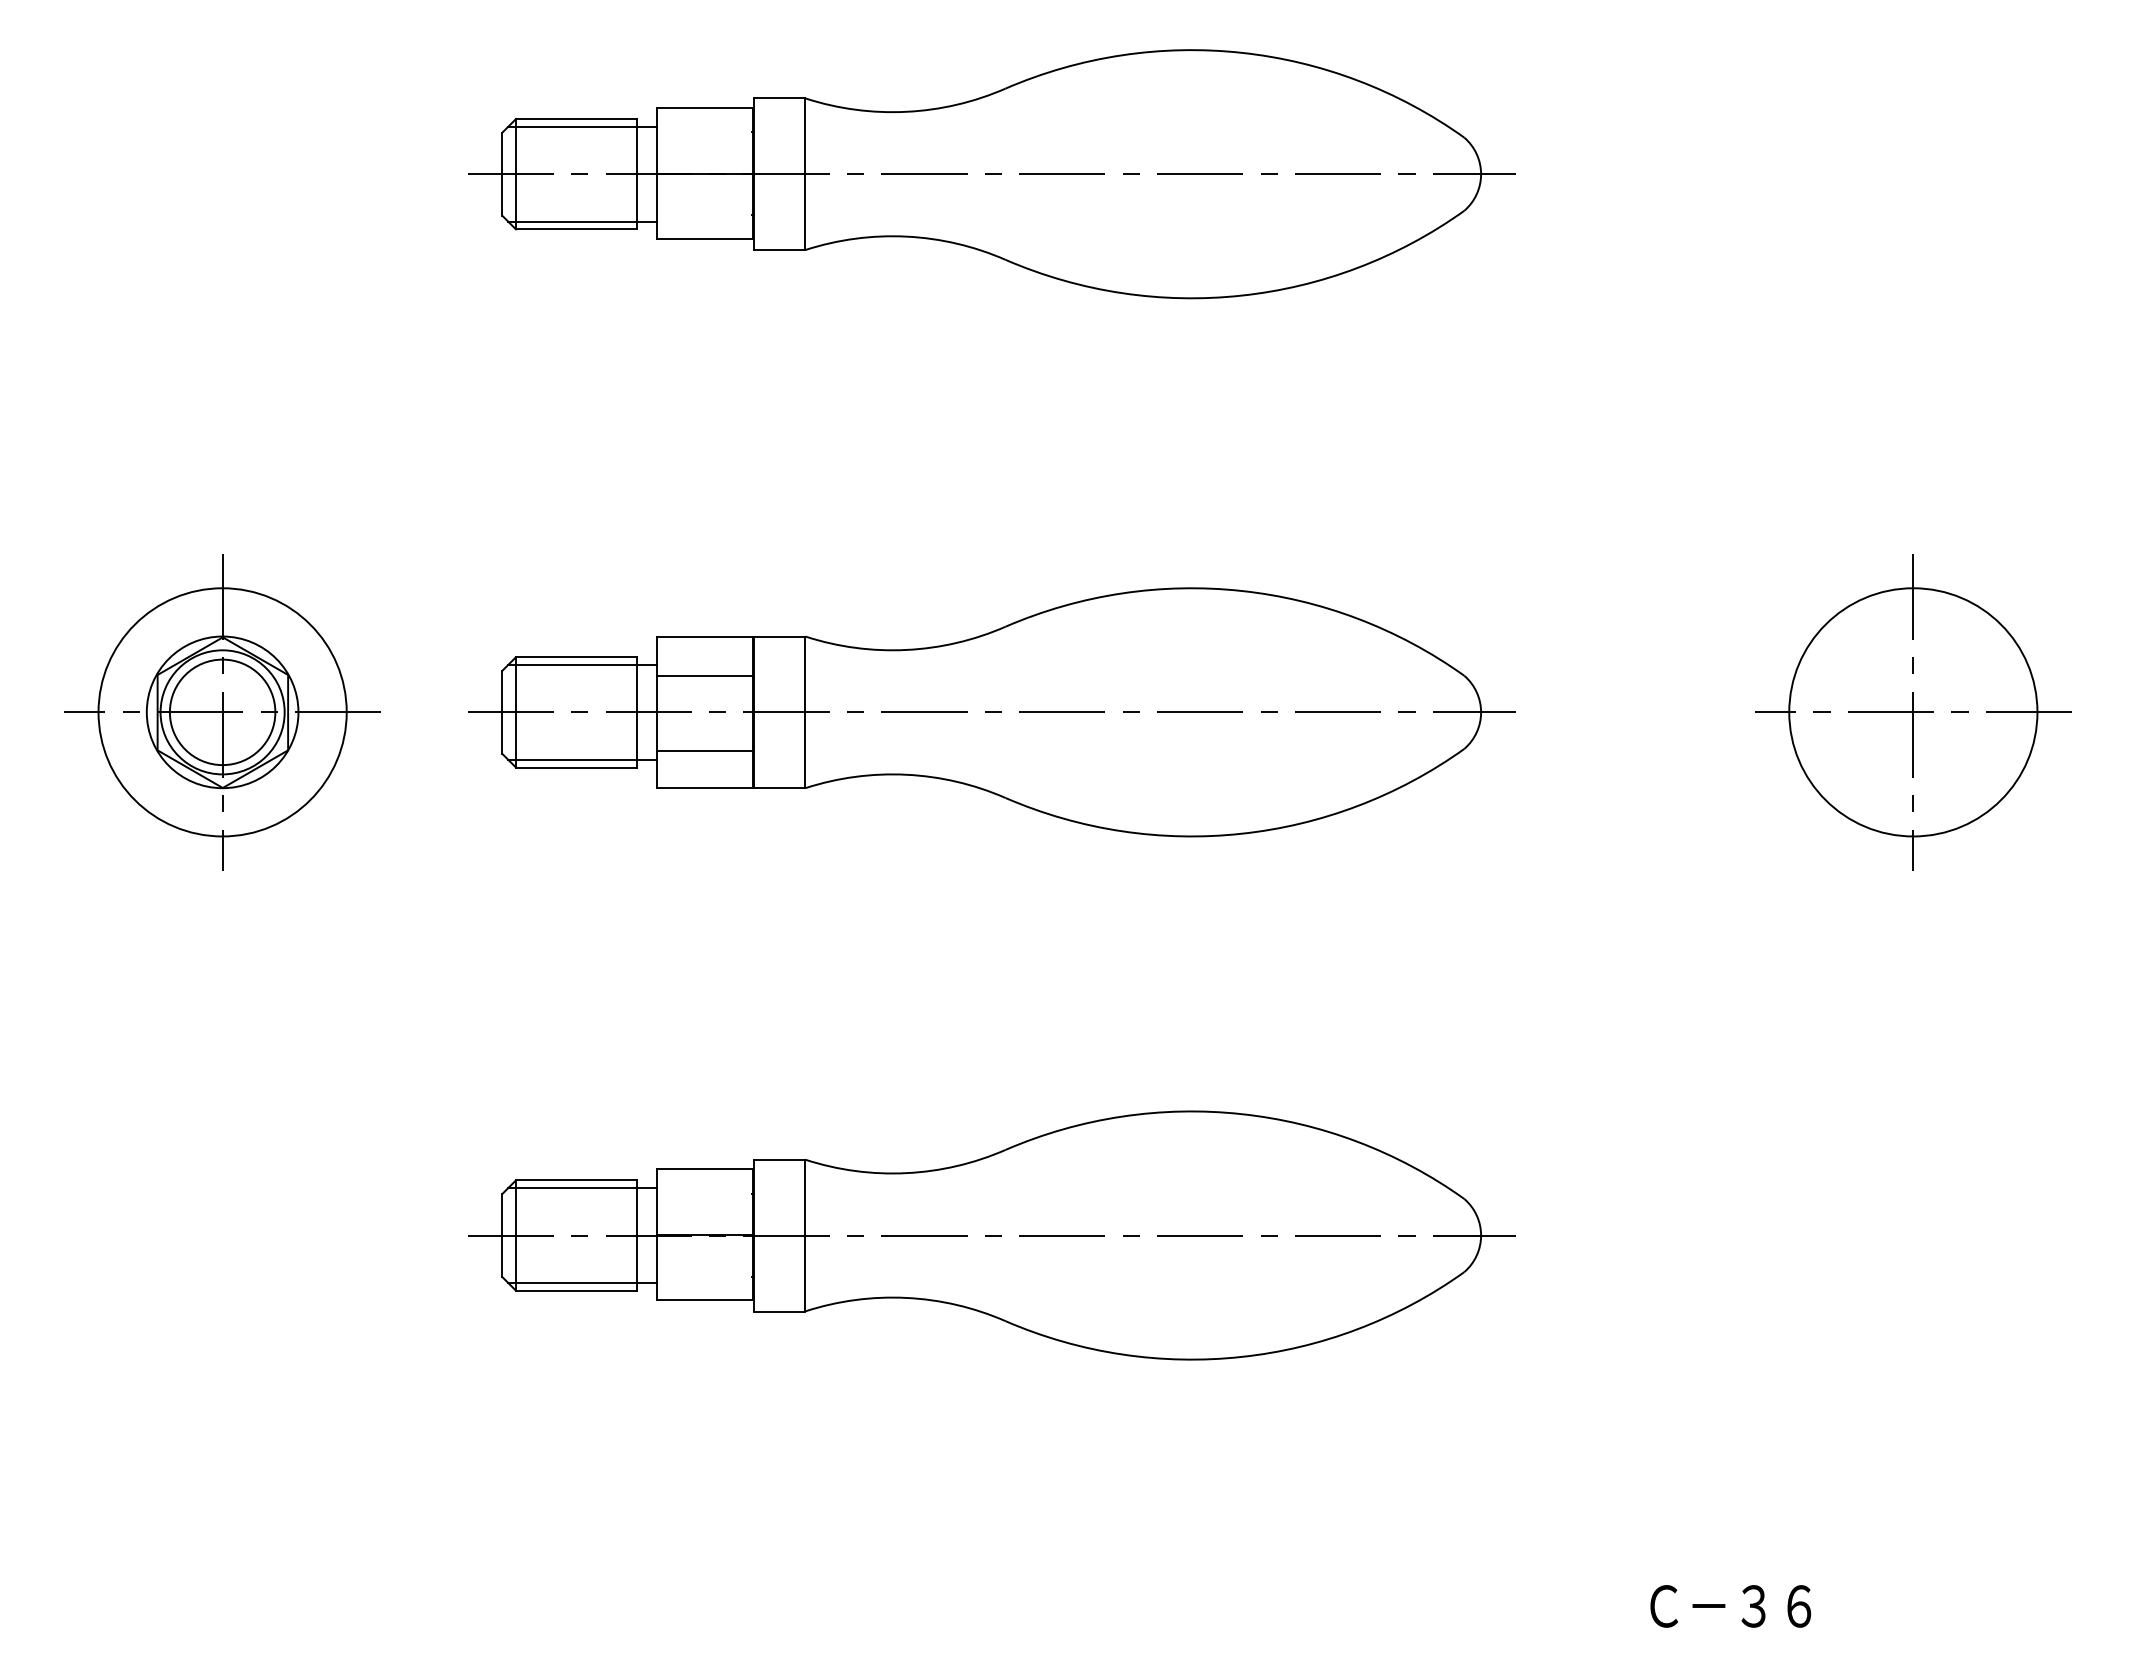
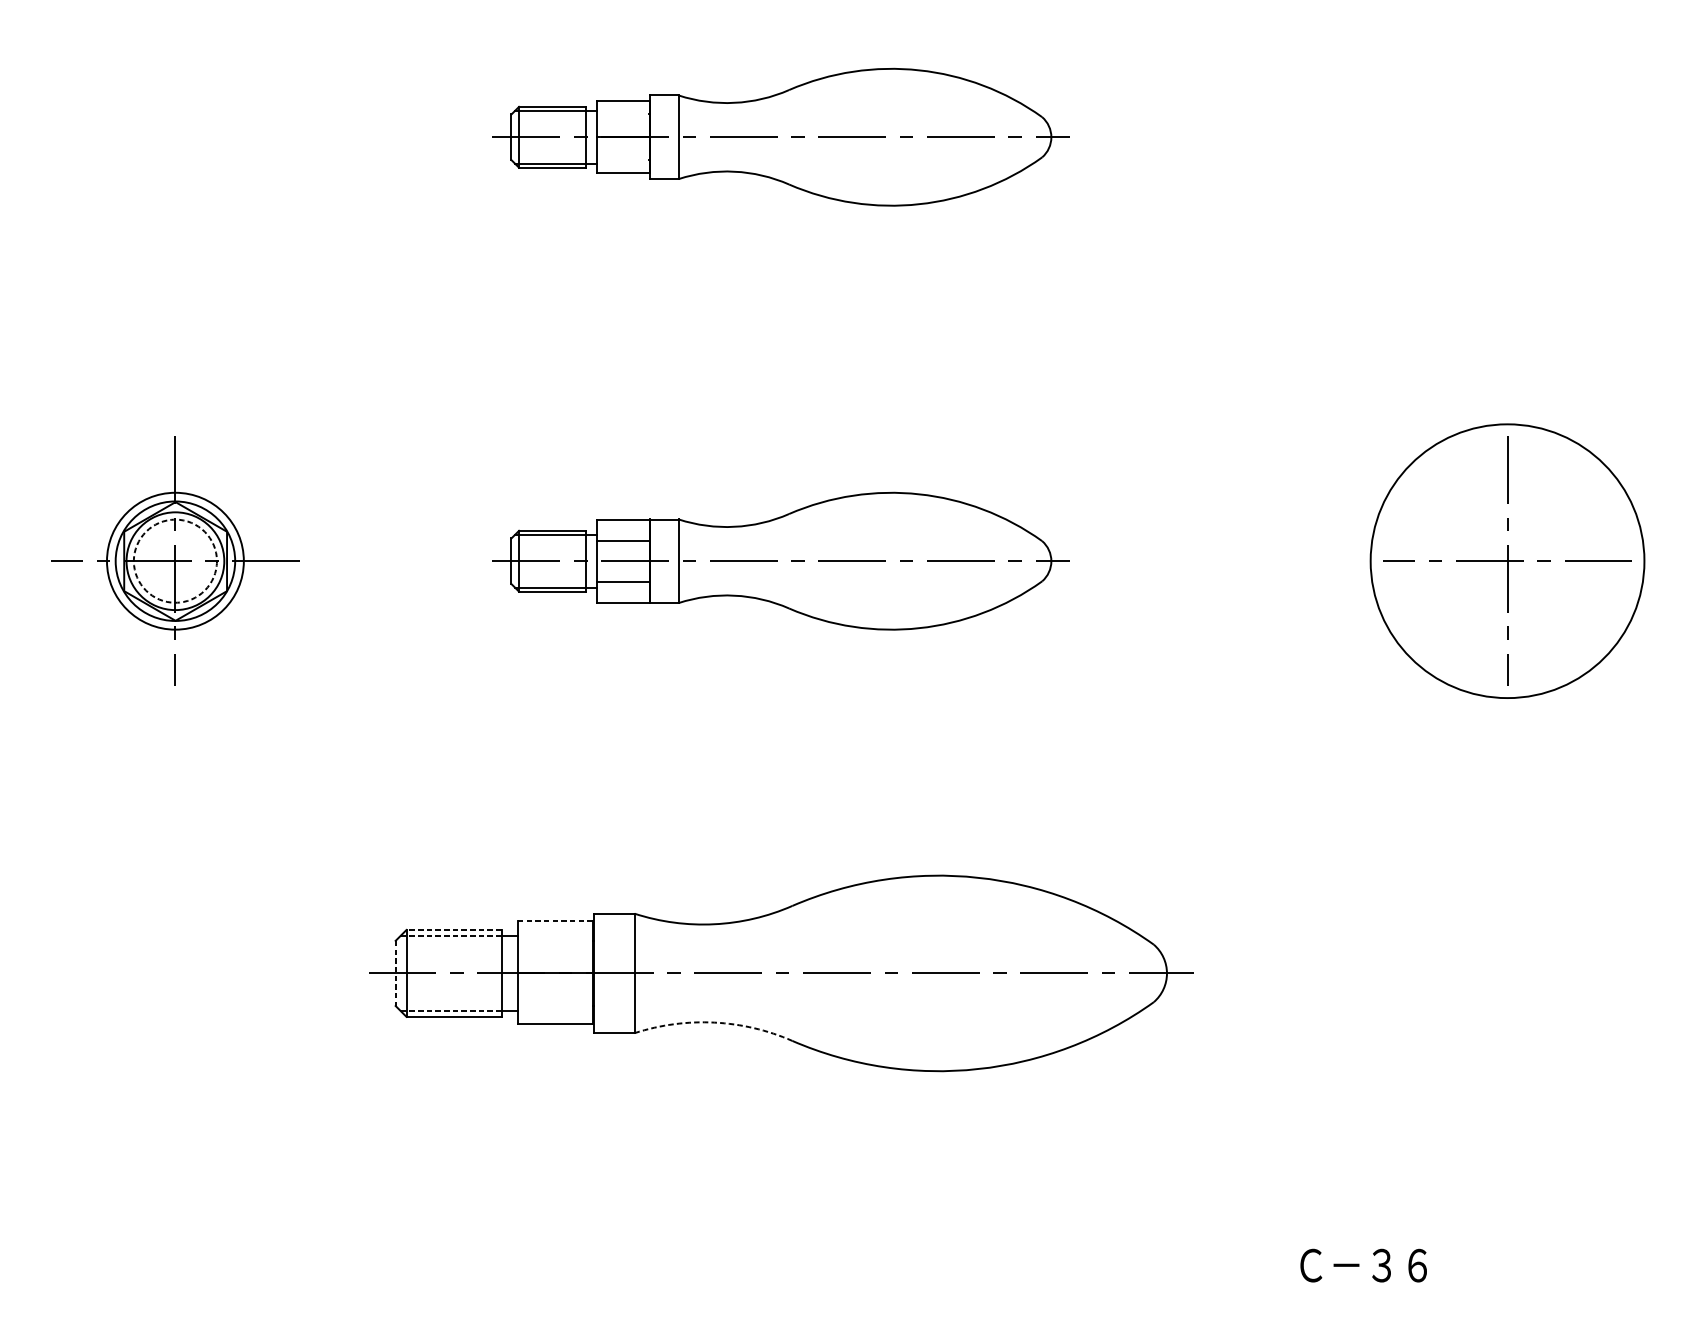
part: (991, 174) -> (781, 137), size x0.7
circle: (222, 712) -> (175, 561), size x0.7
circle: (222, 712) -> (175, 561), solid -> dashed
part: (991, 712) -> (781, 561), size x0.7
circle: (1913, 712) -> (1507, 561), size x1.4
line: (704, 1169) -> (555, 921), solid -> dashed
line: (575, 1180) -> (453, 930), solid -> dashed
line: (572, 1187) -> (451, 935), solid -> dashed
line: (502, 1236) -> (395, 974), solid -> dashed
line: (572, 1283) -> (451, 1011), solid -> dashed
arc: (906, 1297) -> (714, 1022), solid -> dashed

